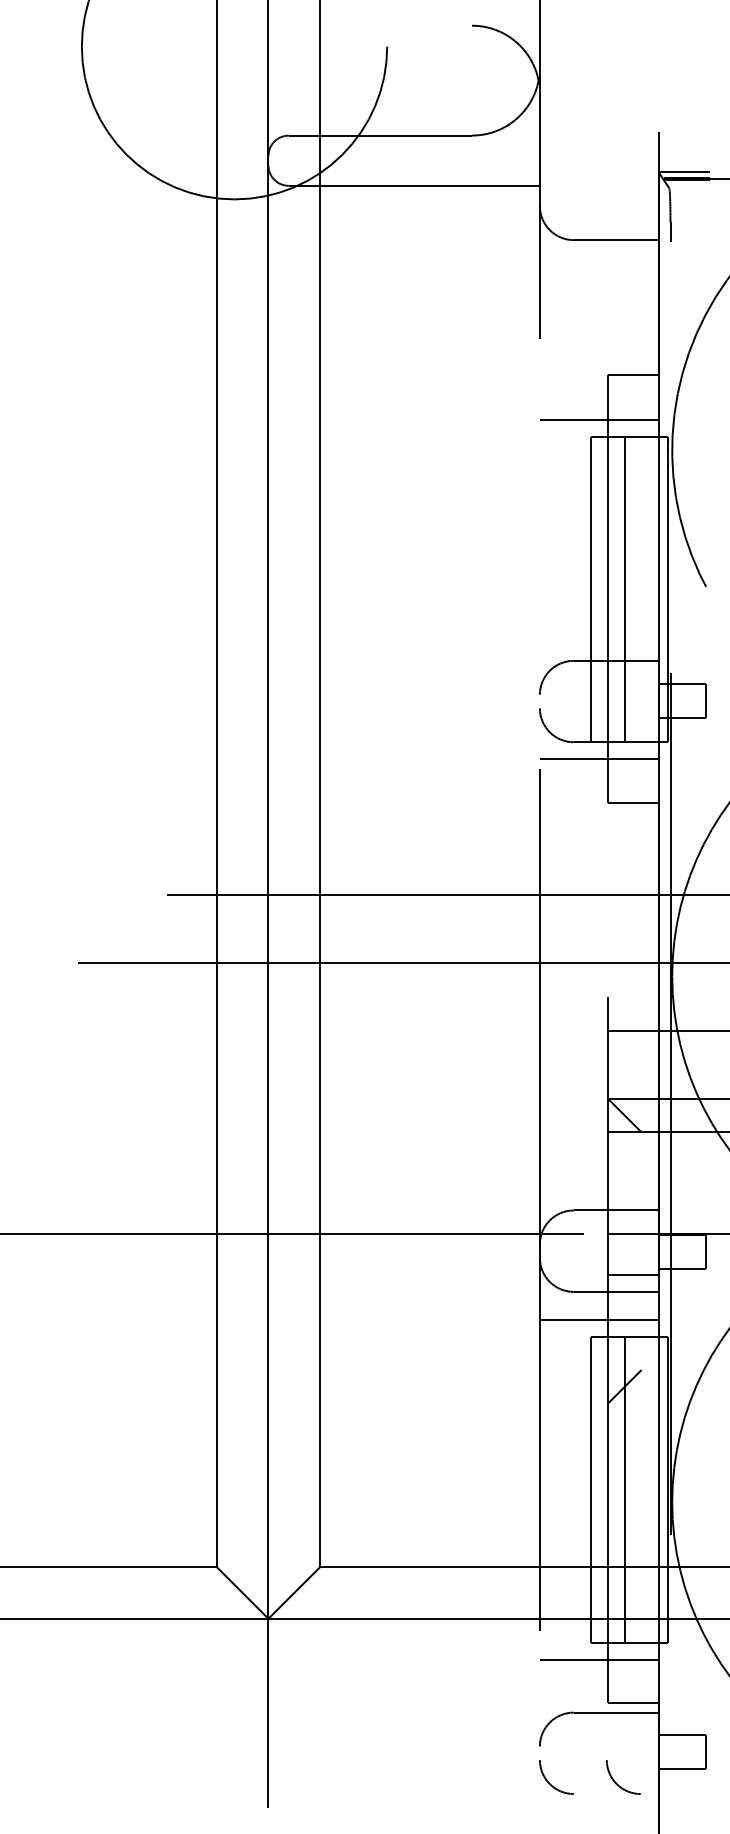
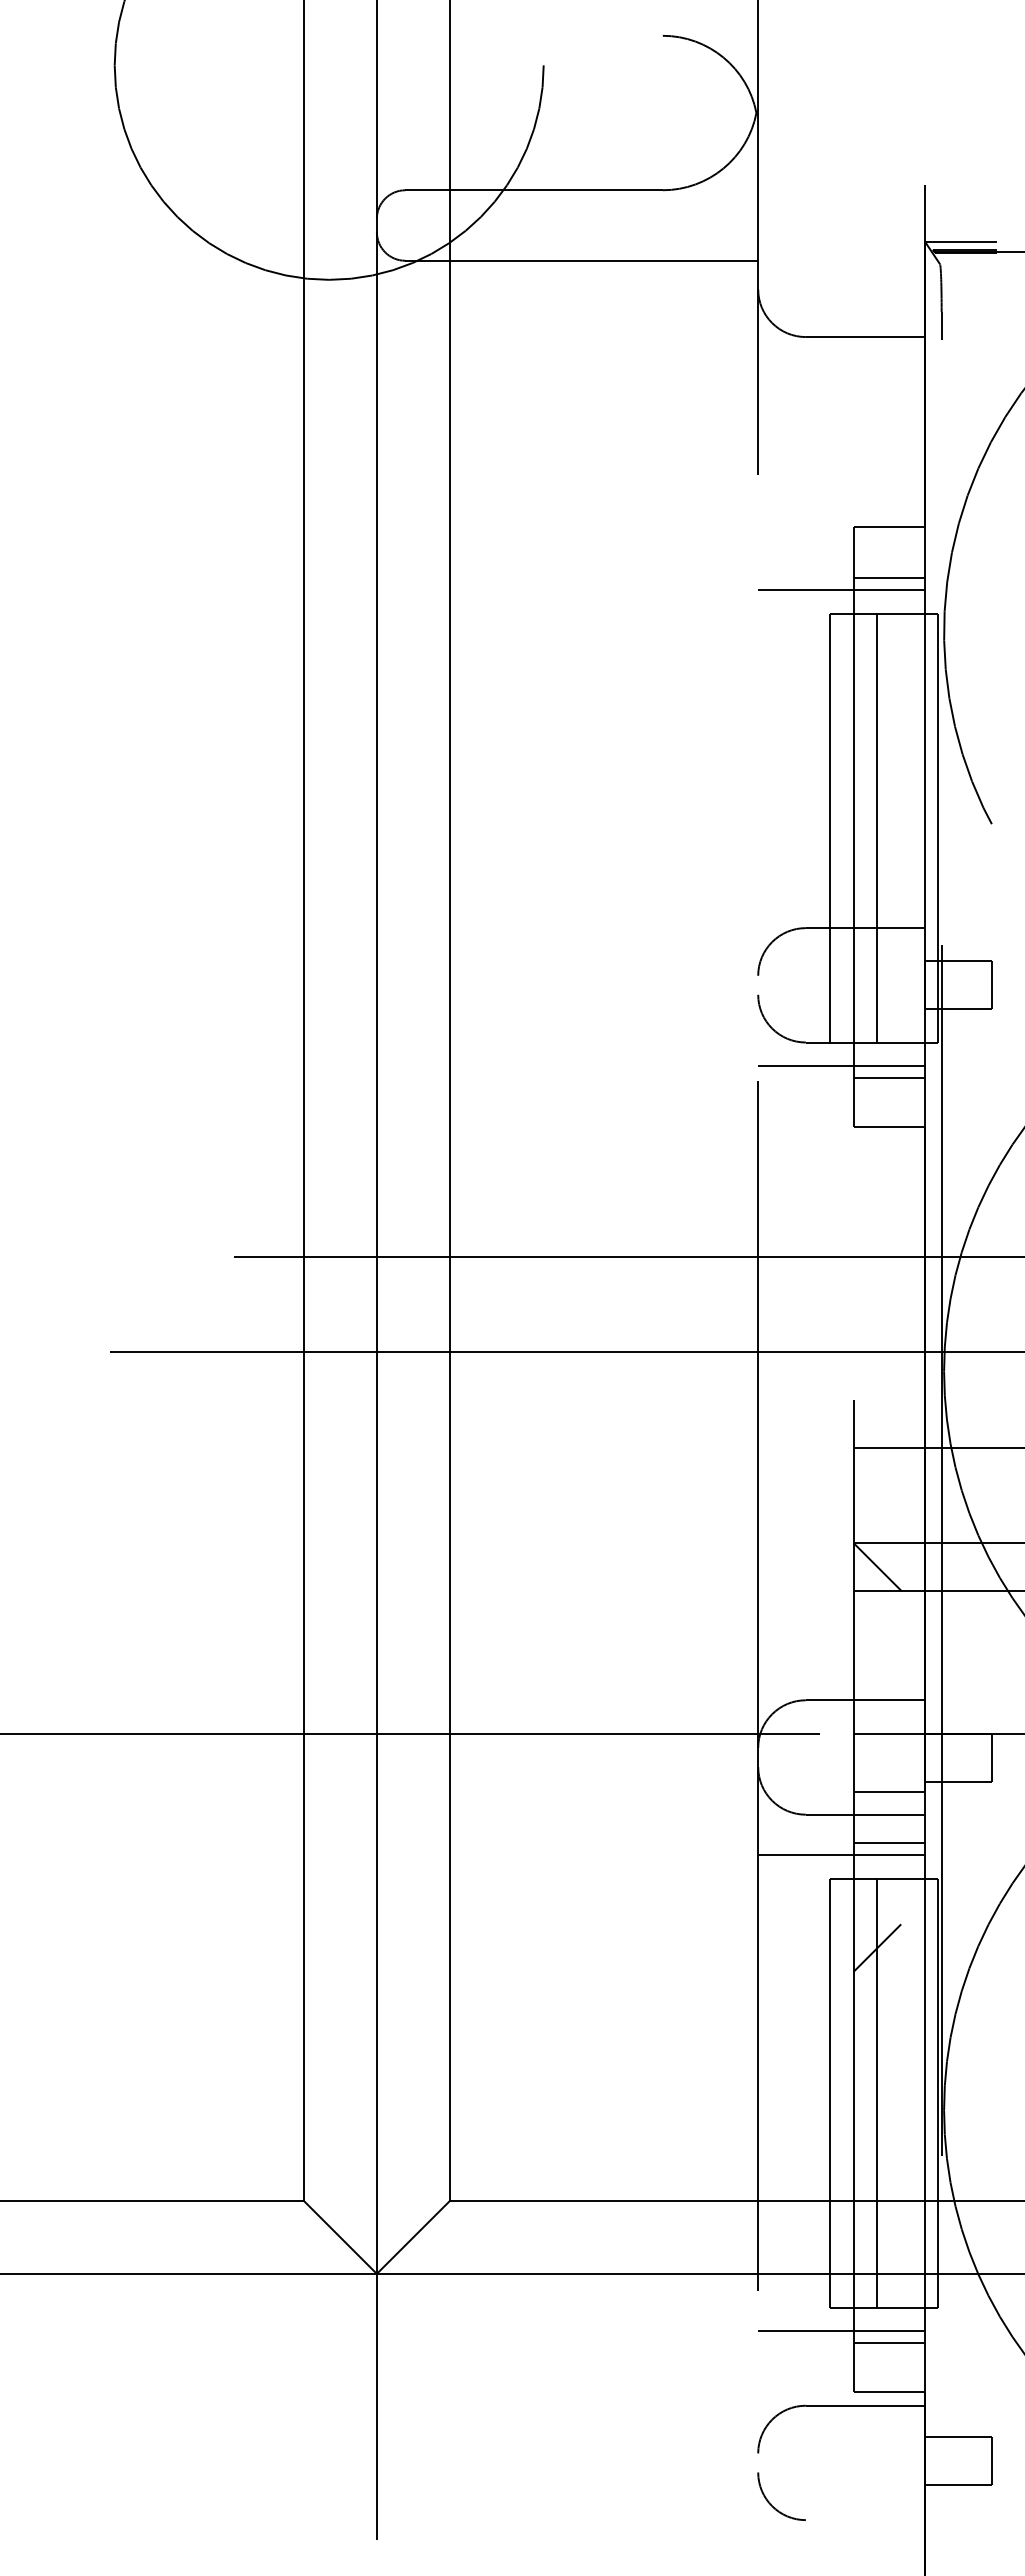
line: (633, 411) -> (889, 578), added
line: (633, 767) -> (889, 1077), added
line: (633, 1311) -> (889, 1842), added
line: (633, 1667) -> (889, 2342), added
arc: (616, 1782) -> (865, 2503), removed

